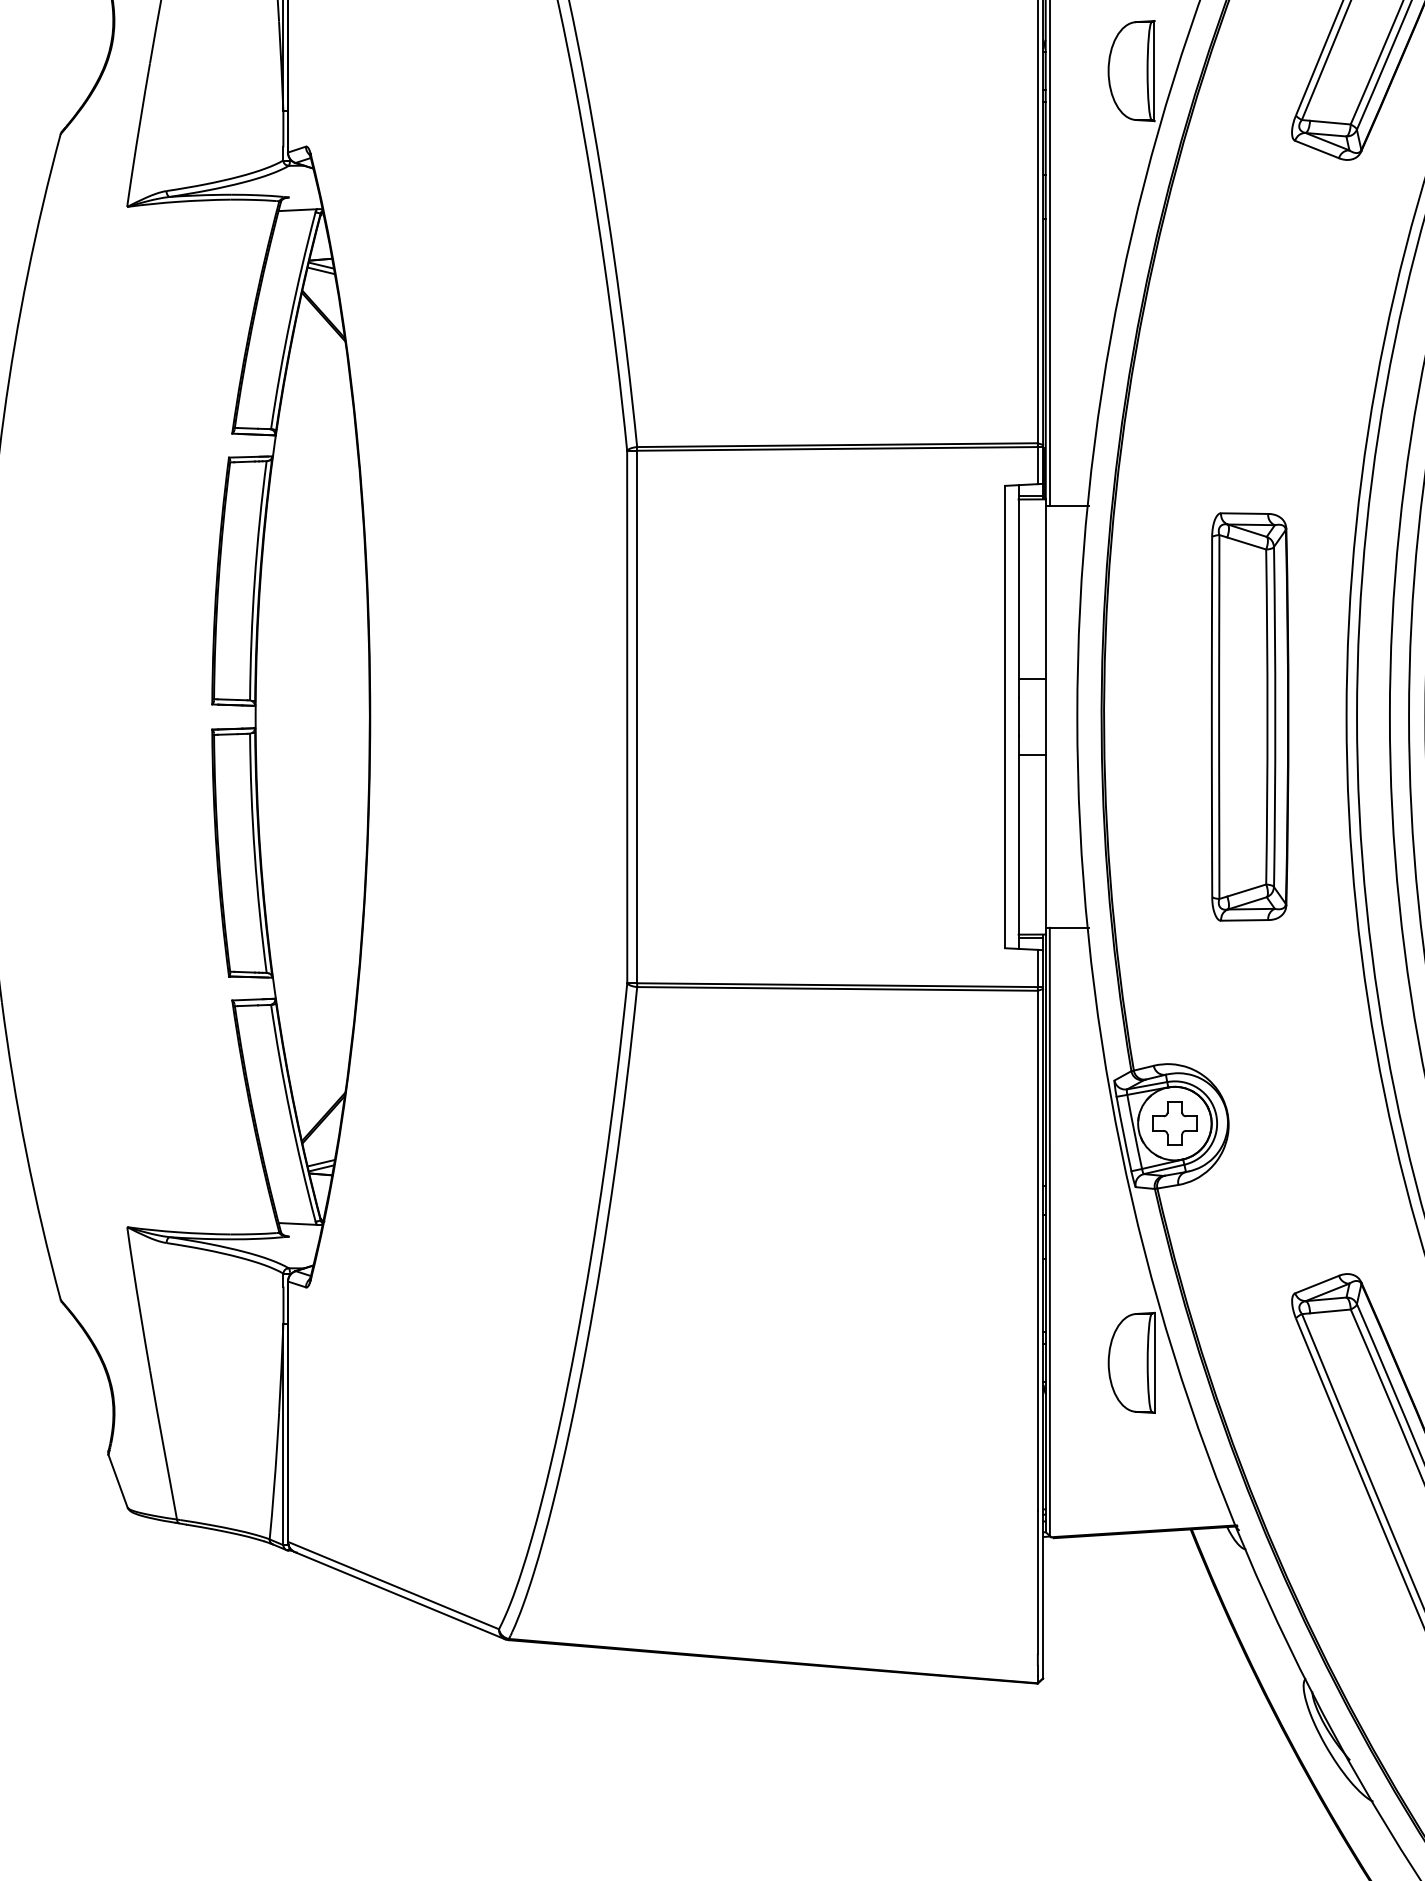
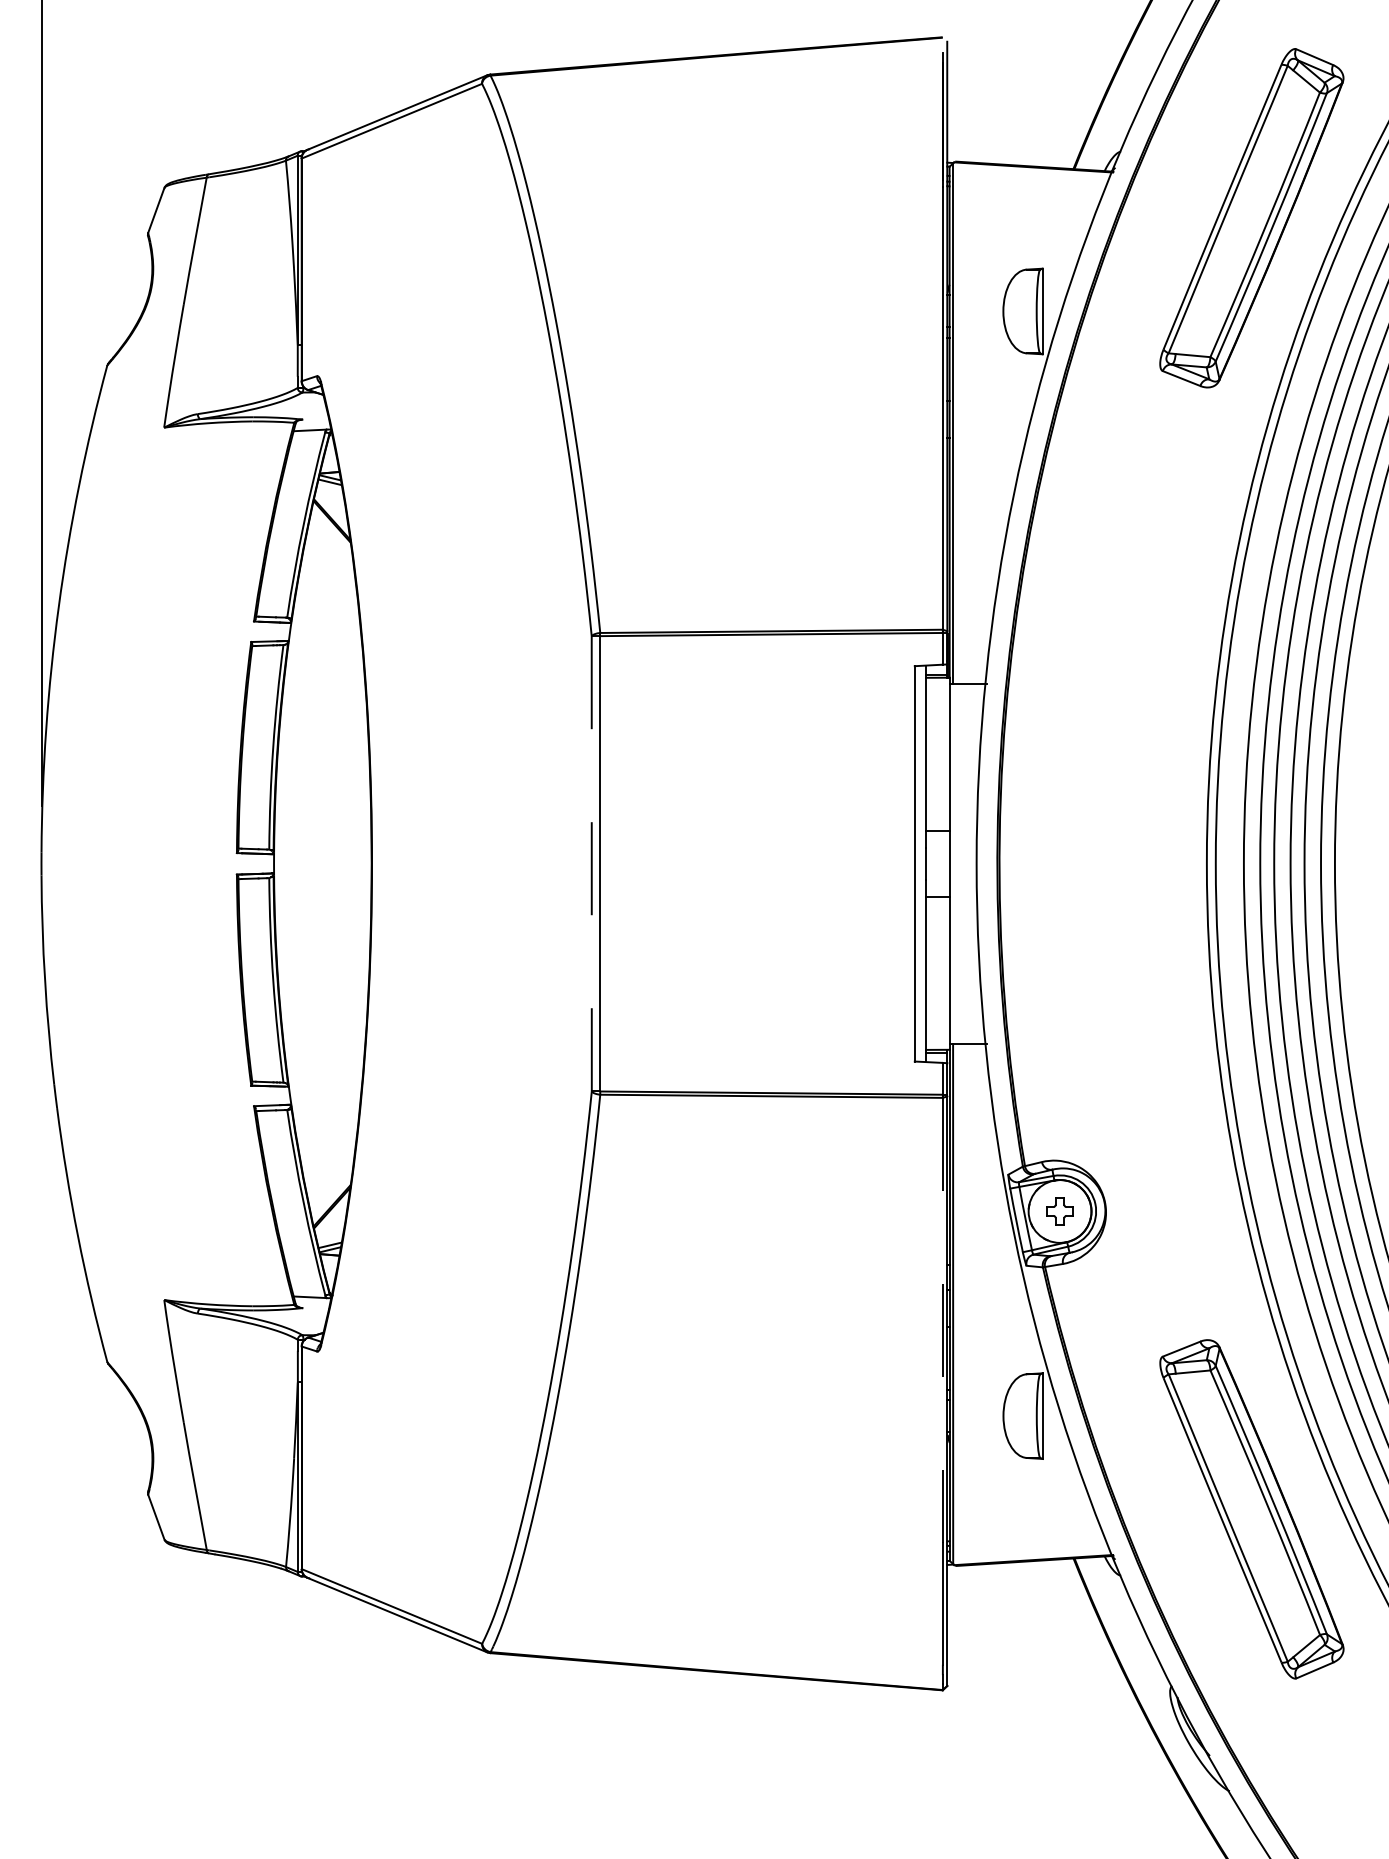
line: (626, 716) -> (591, 863), solid -> dashed
part: (1249, 716) -> (1123, 863), removed
part: (1174, 1123) -> (1059, 1211), size x0.7
line: (1037, 1251) -> (942, 1320), solid -> dashed

